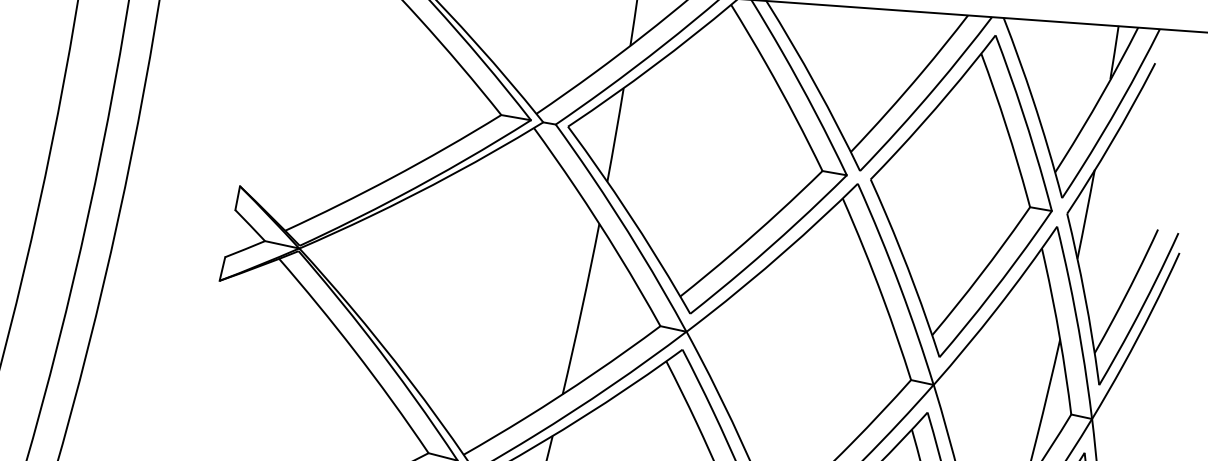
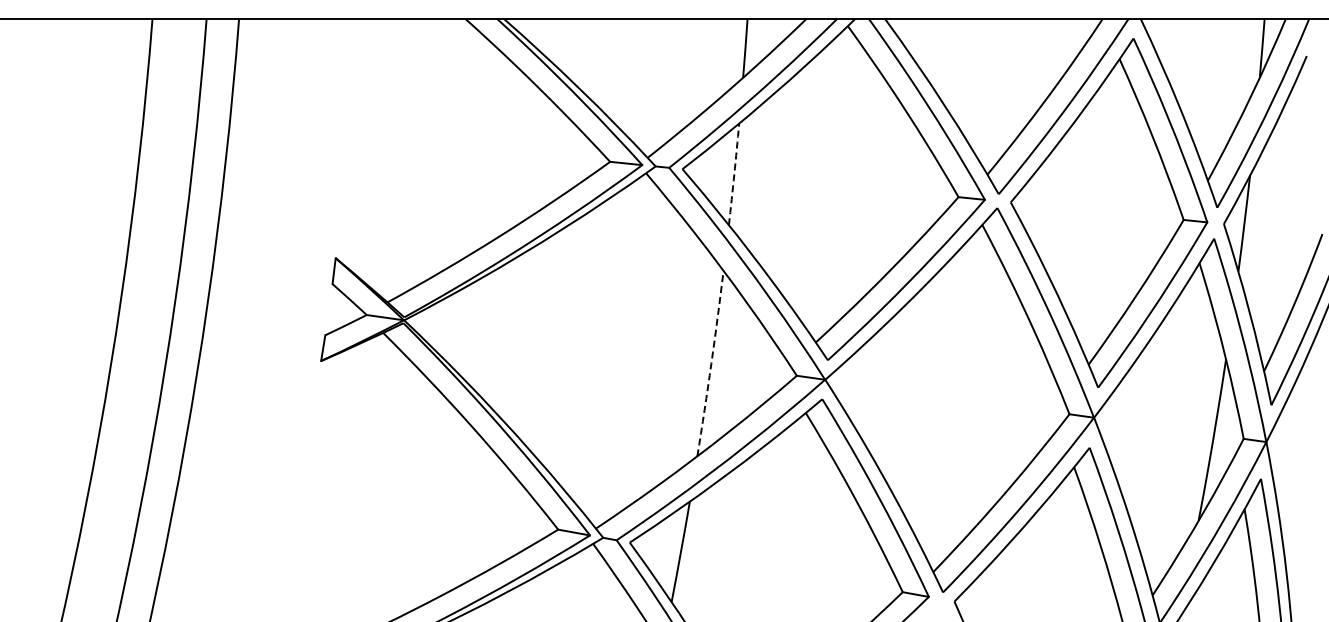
arc: (615, 135) -> (734, 174), solid -> dashed
arc: (582, 309) -> (711, 363), solid -> dashed

